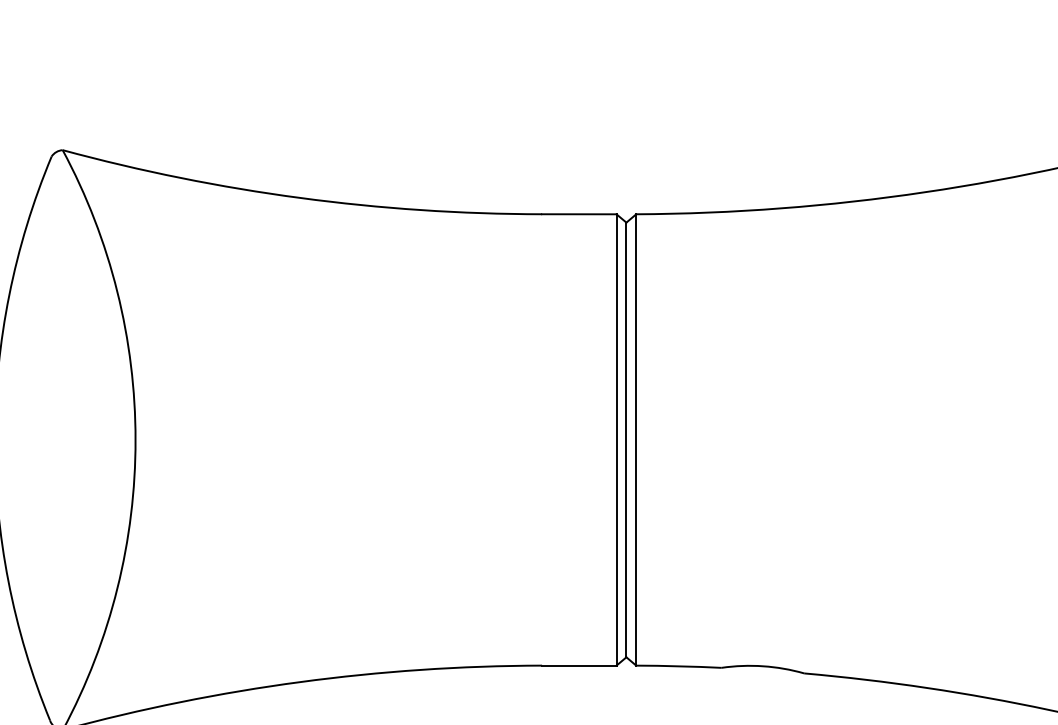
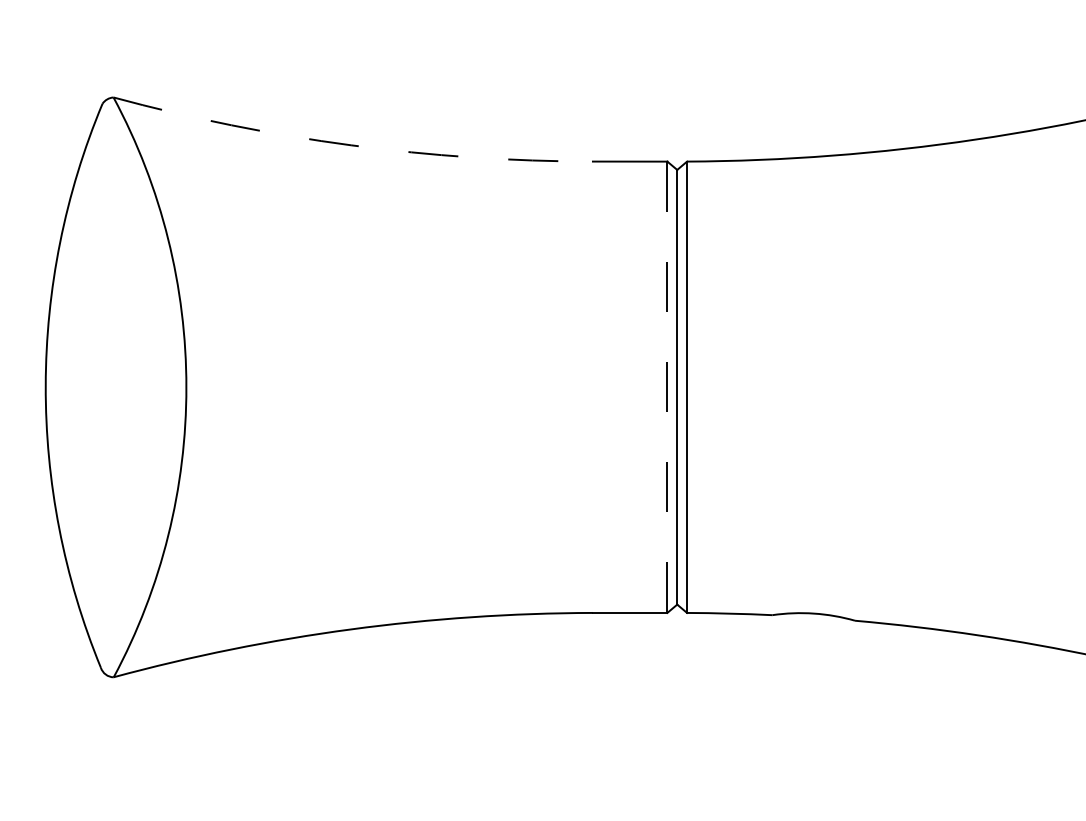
arc: (300, 198) -> (351, 145), solid -> dashed
line: (616, 440) -> (667, 387), solid -> dashed

